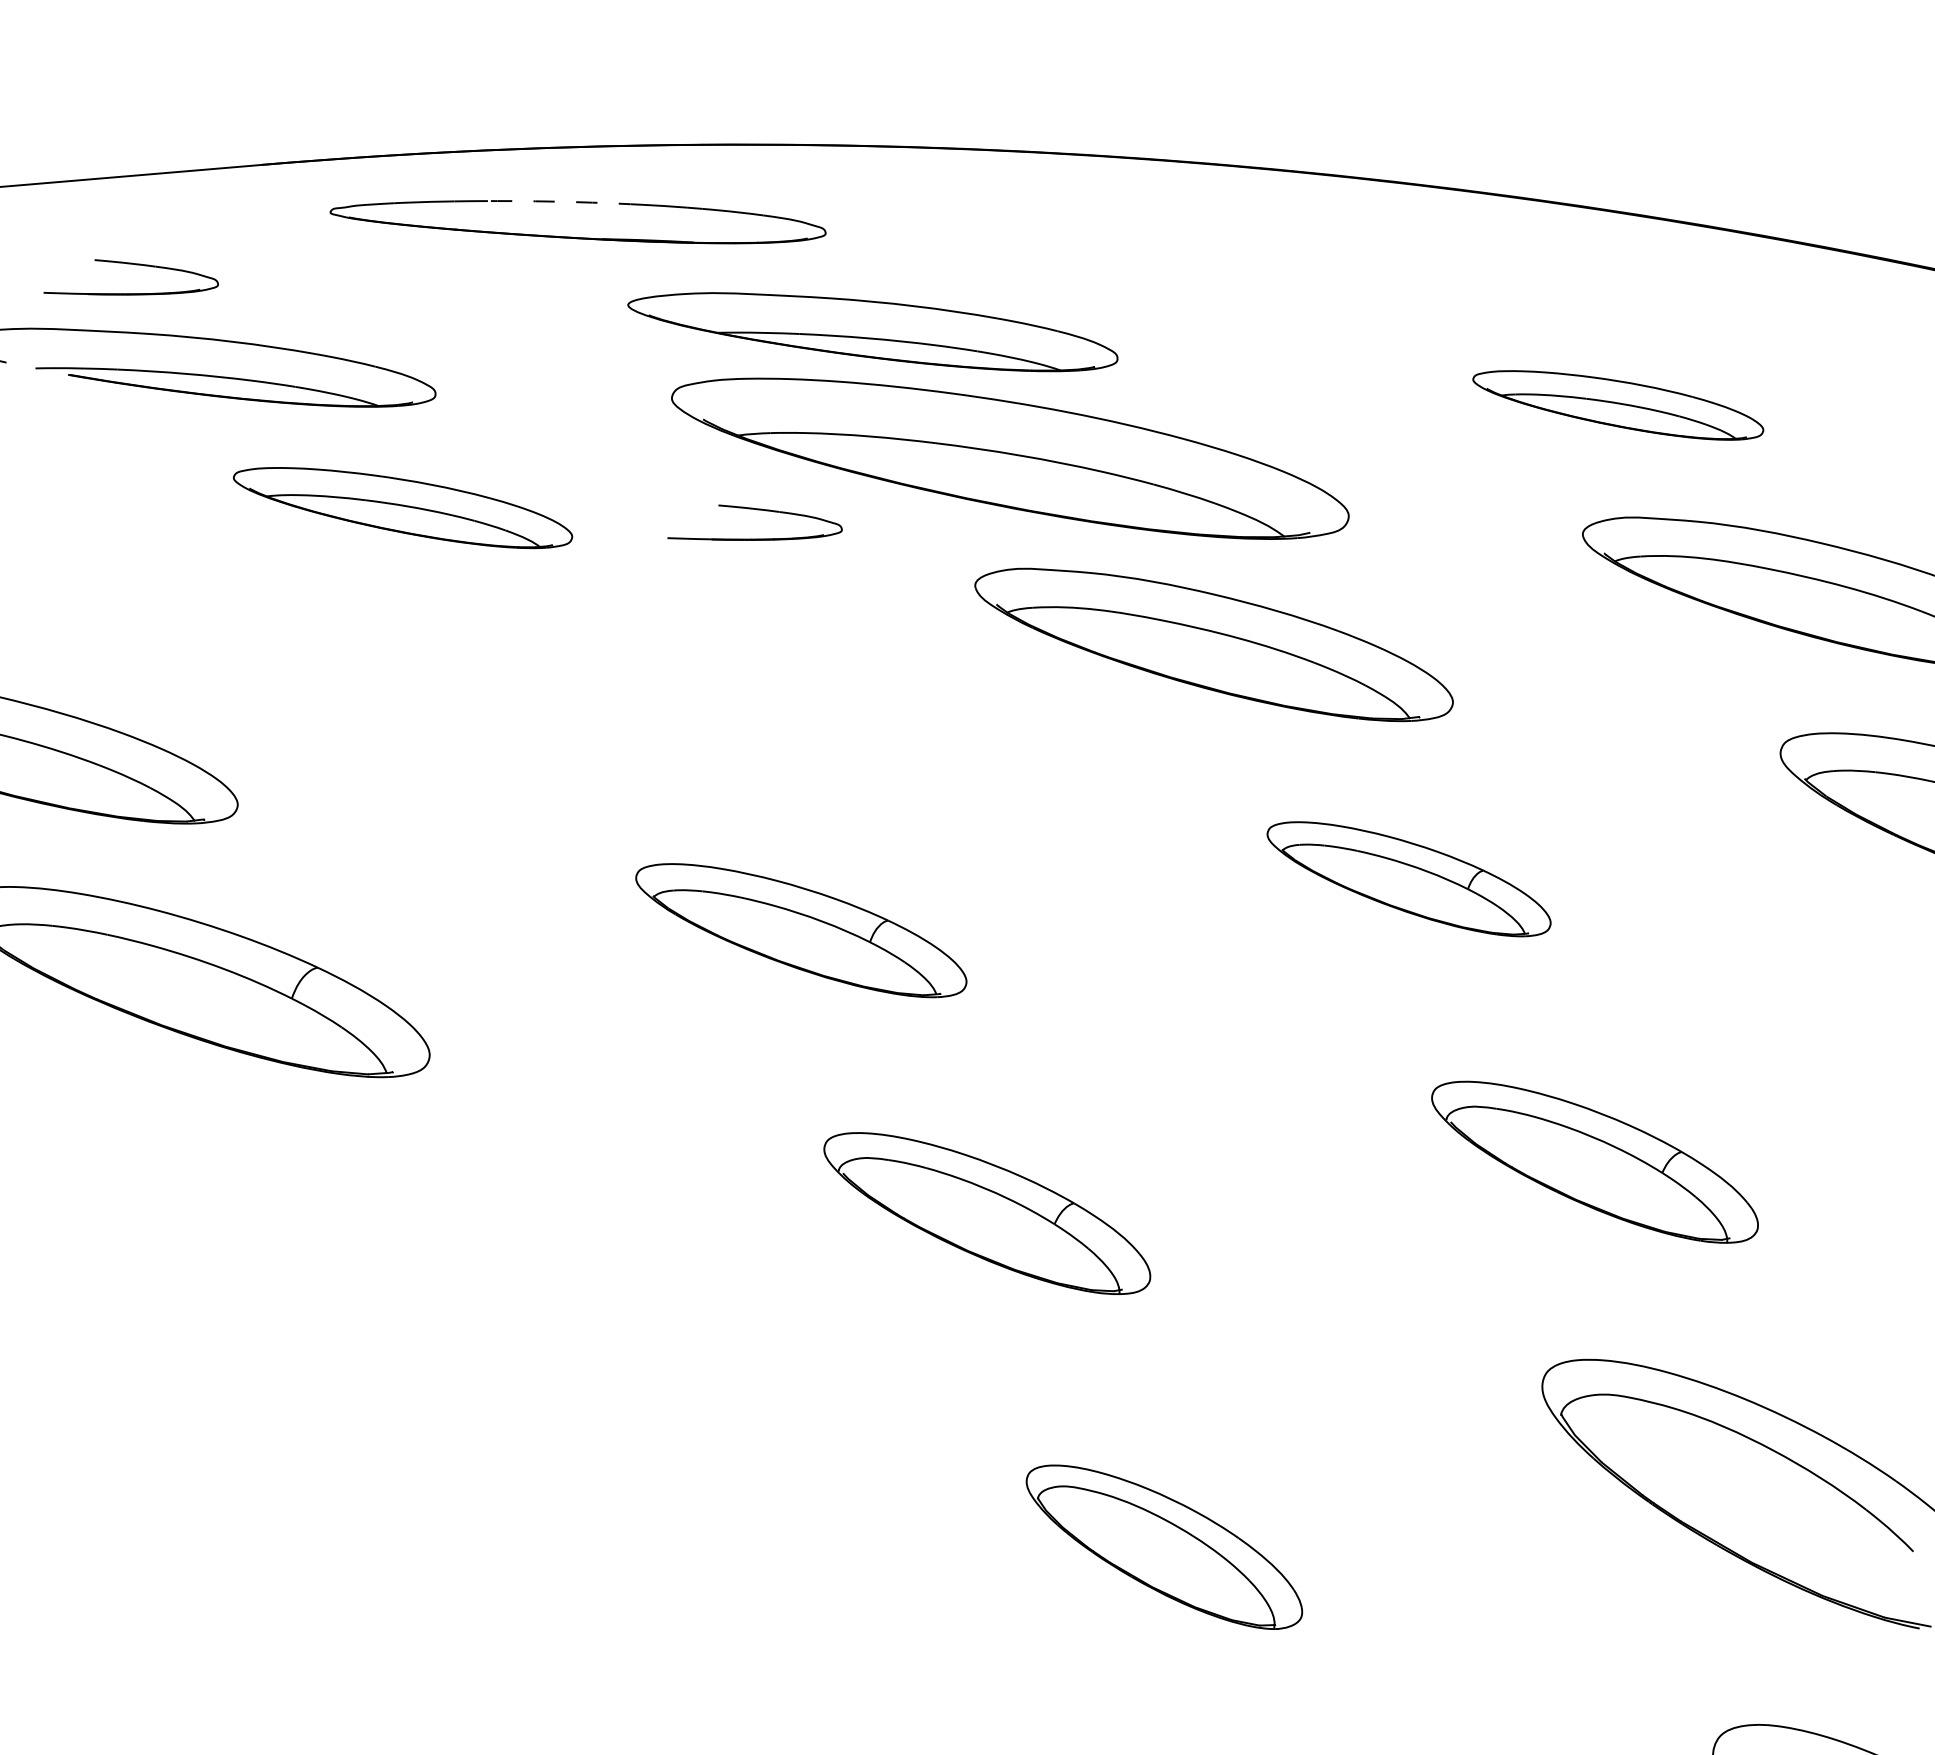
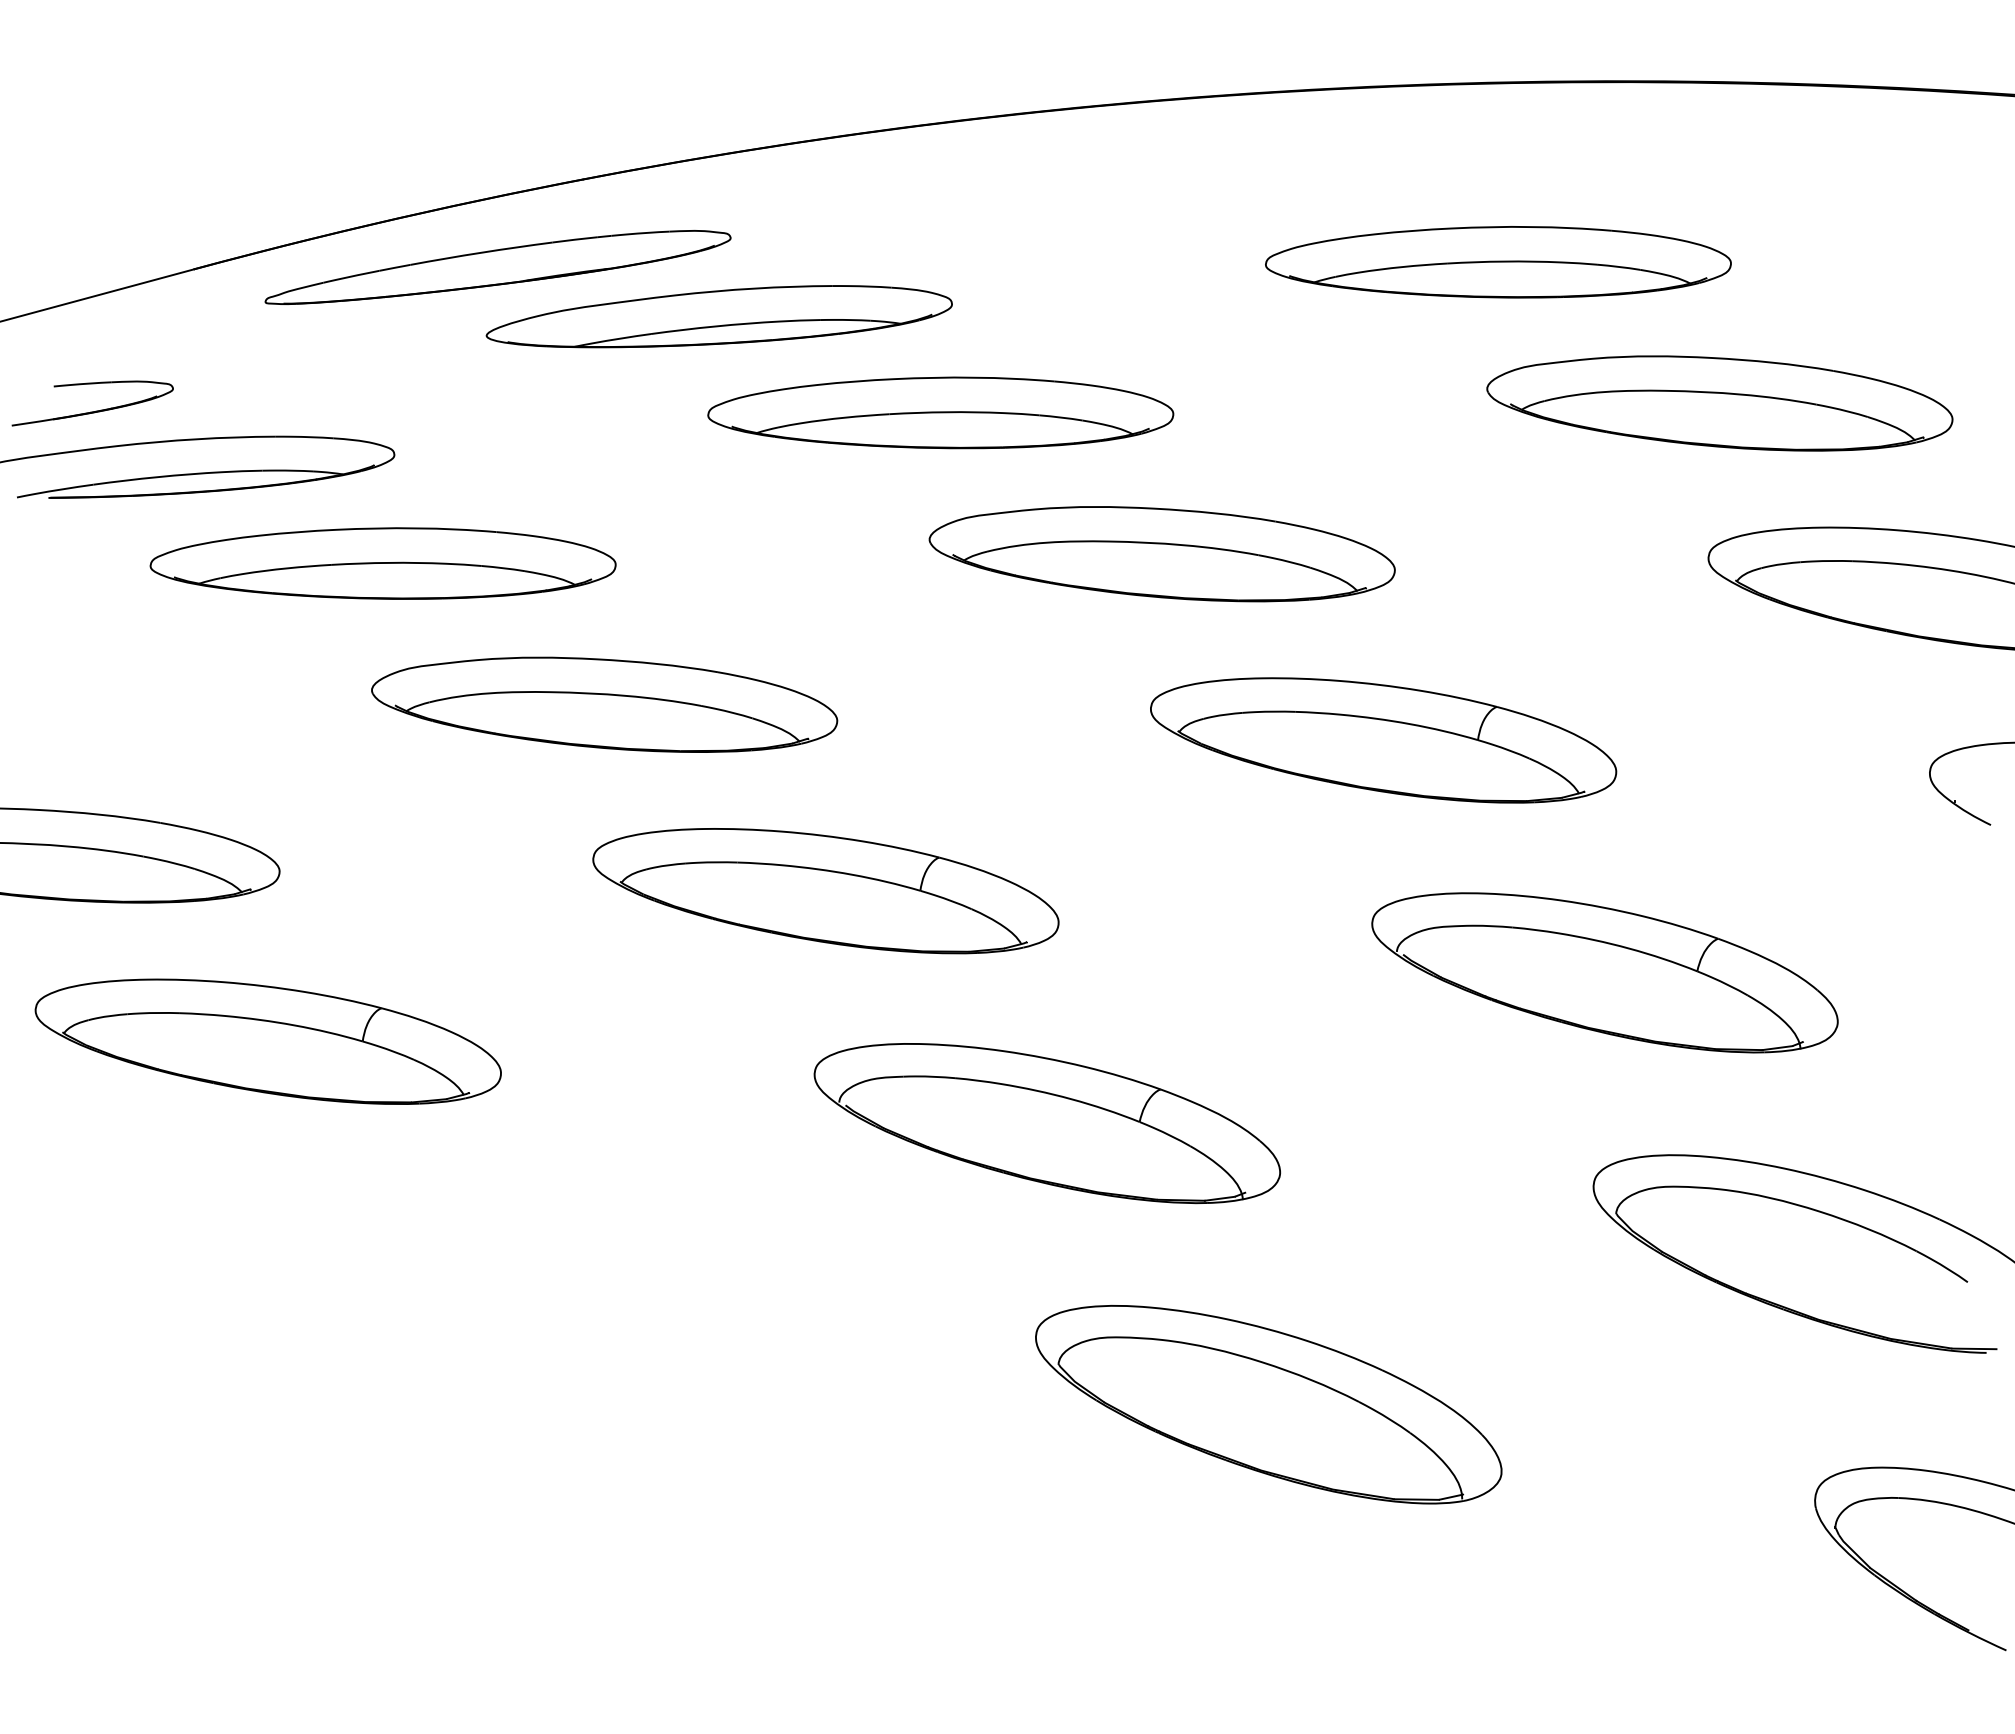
arc: (564, 201) -> (481, 252), dashed -> solid
part: (872, 328) -> (718, 316), moved
part: (1618, 403) -> (1498, 262), size x1.67
part: (1010, 454) -> (940, 412), size x0.71
part: (402, 505) -> (382, 563), size x1.43
part: (757, 538) -> (718, 533), removed
part: (606, 694) -> (604, 704), added
part: (1408, 878) -> (1383, 740), size x1.67
part: (800, 930) -> (825, 891), size x1.43
part: (1594, 1161) -> (1604, 972), size x1.43
part: (986, 1212) -> (1046, 1123), size x1.43
part: (1164, 1546) -> (1268, 1404), size x1.67

